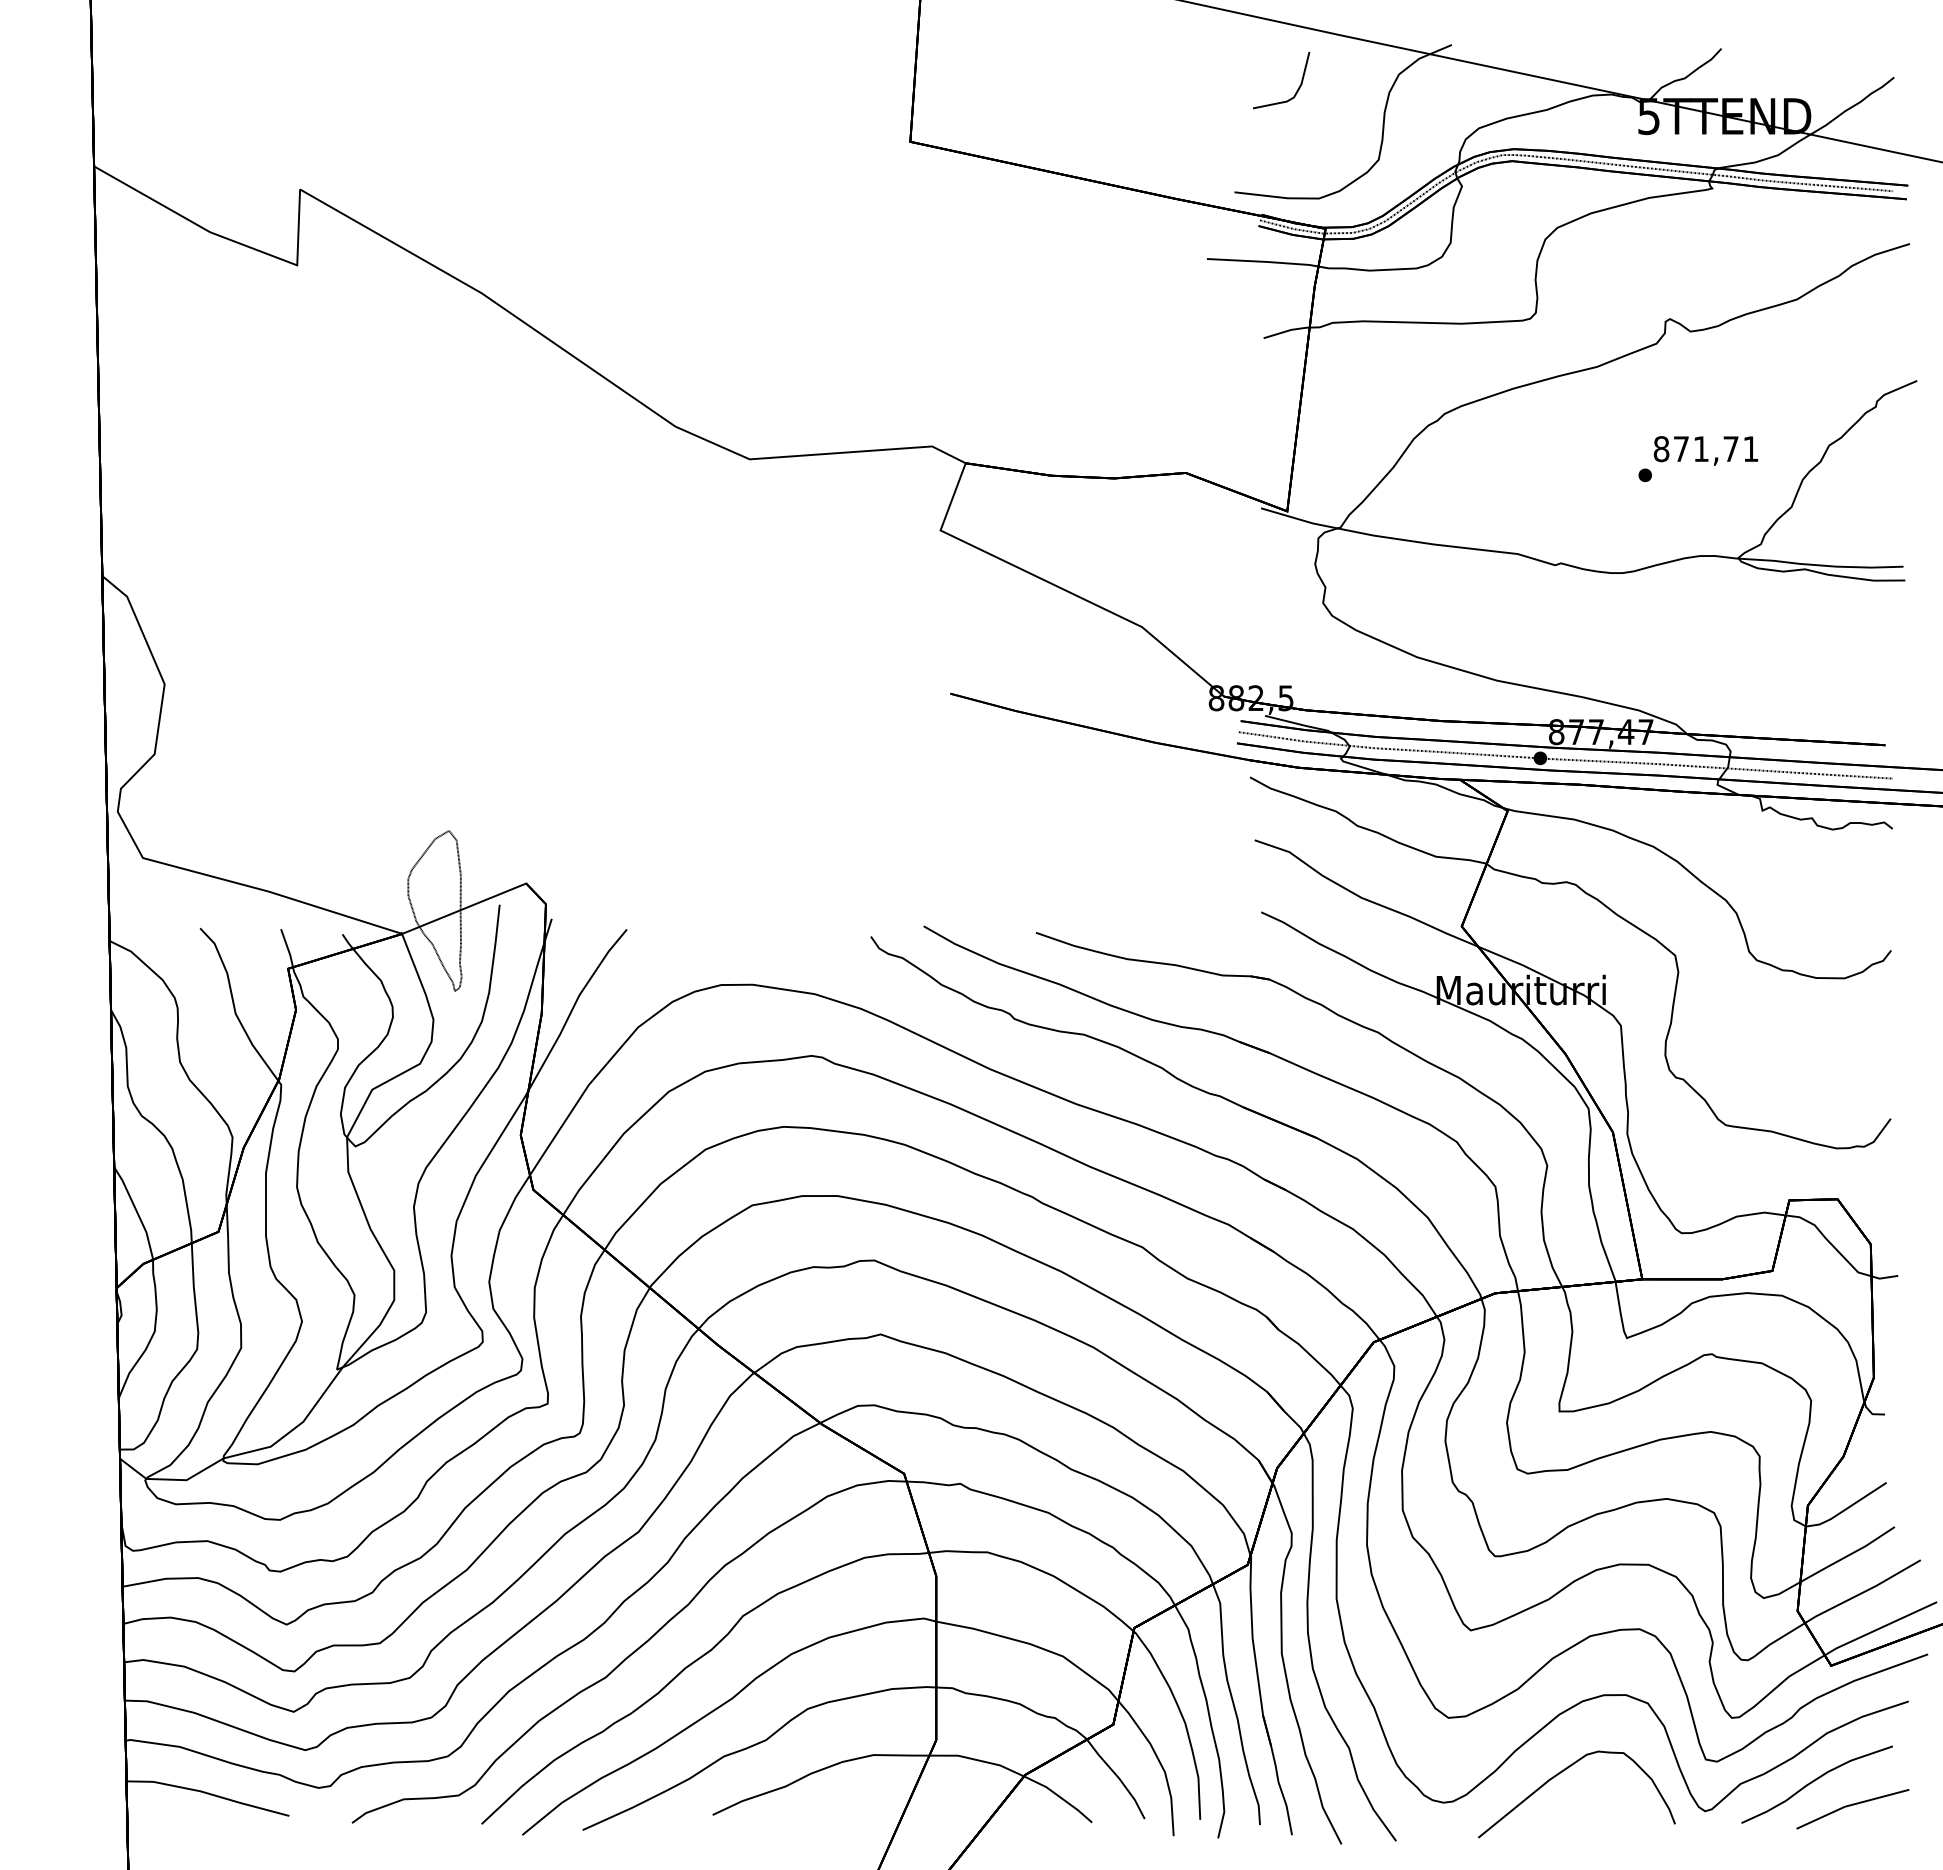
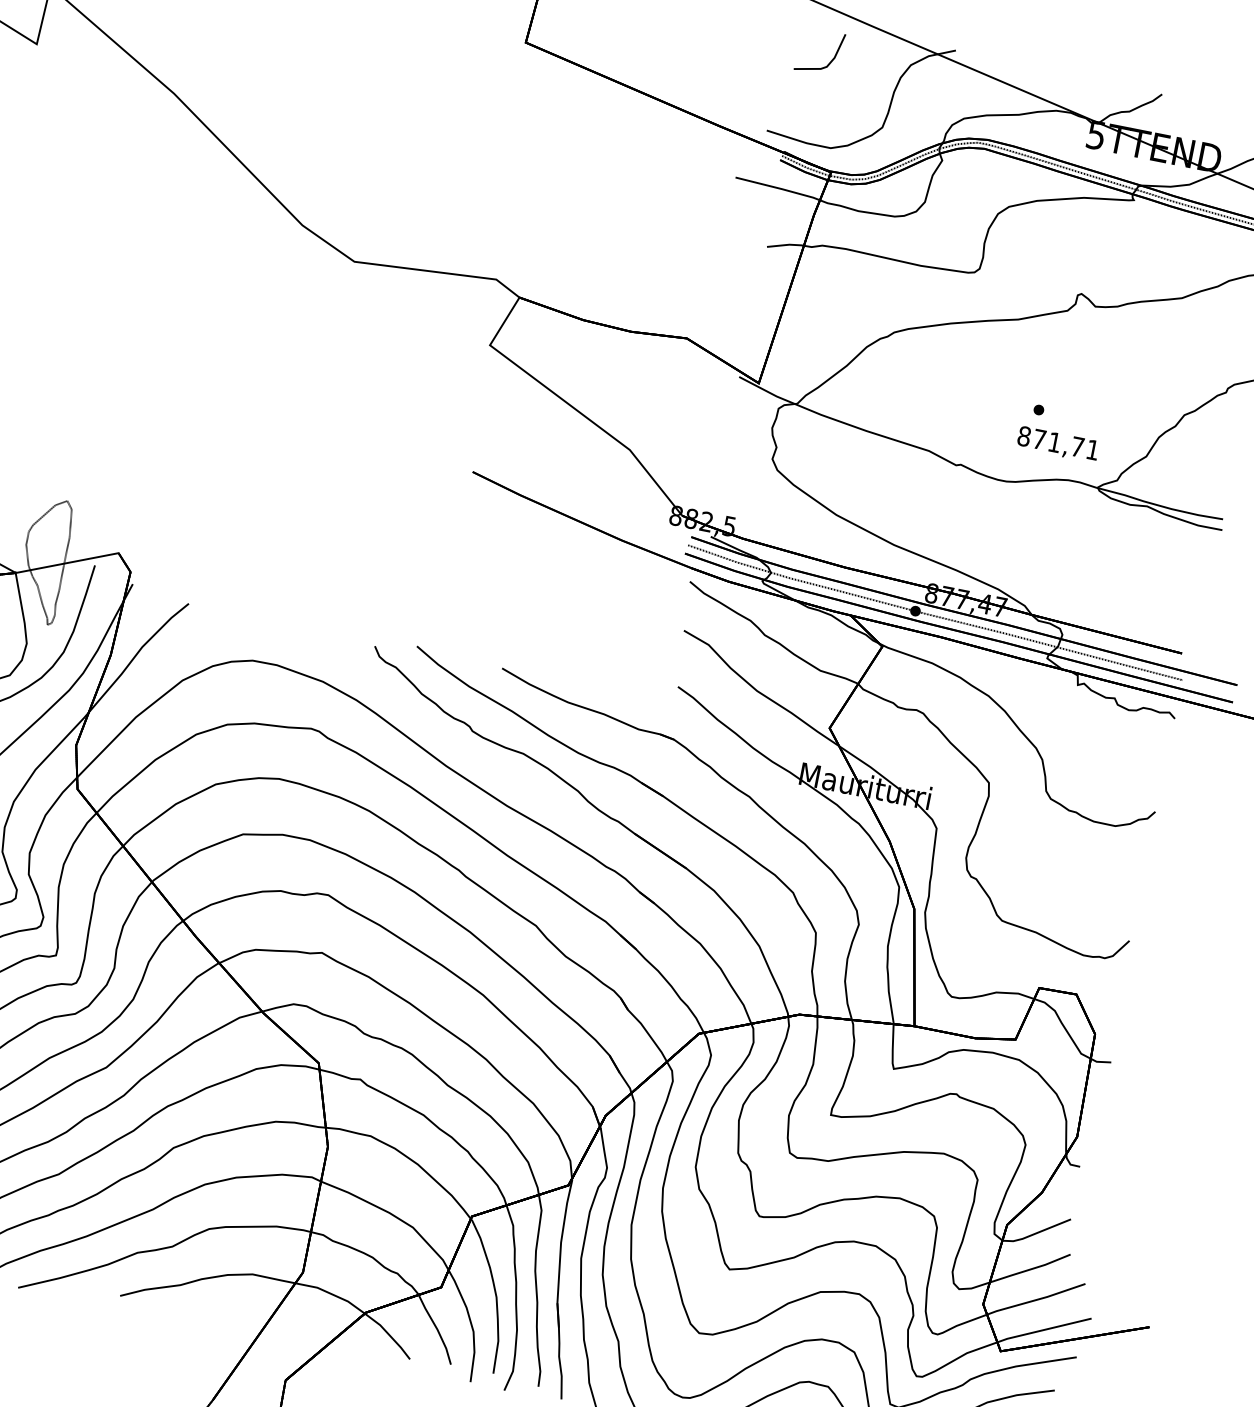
text: (1705, 450) -> (1057, 444), moved

